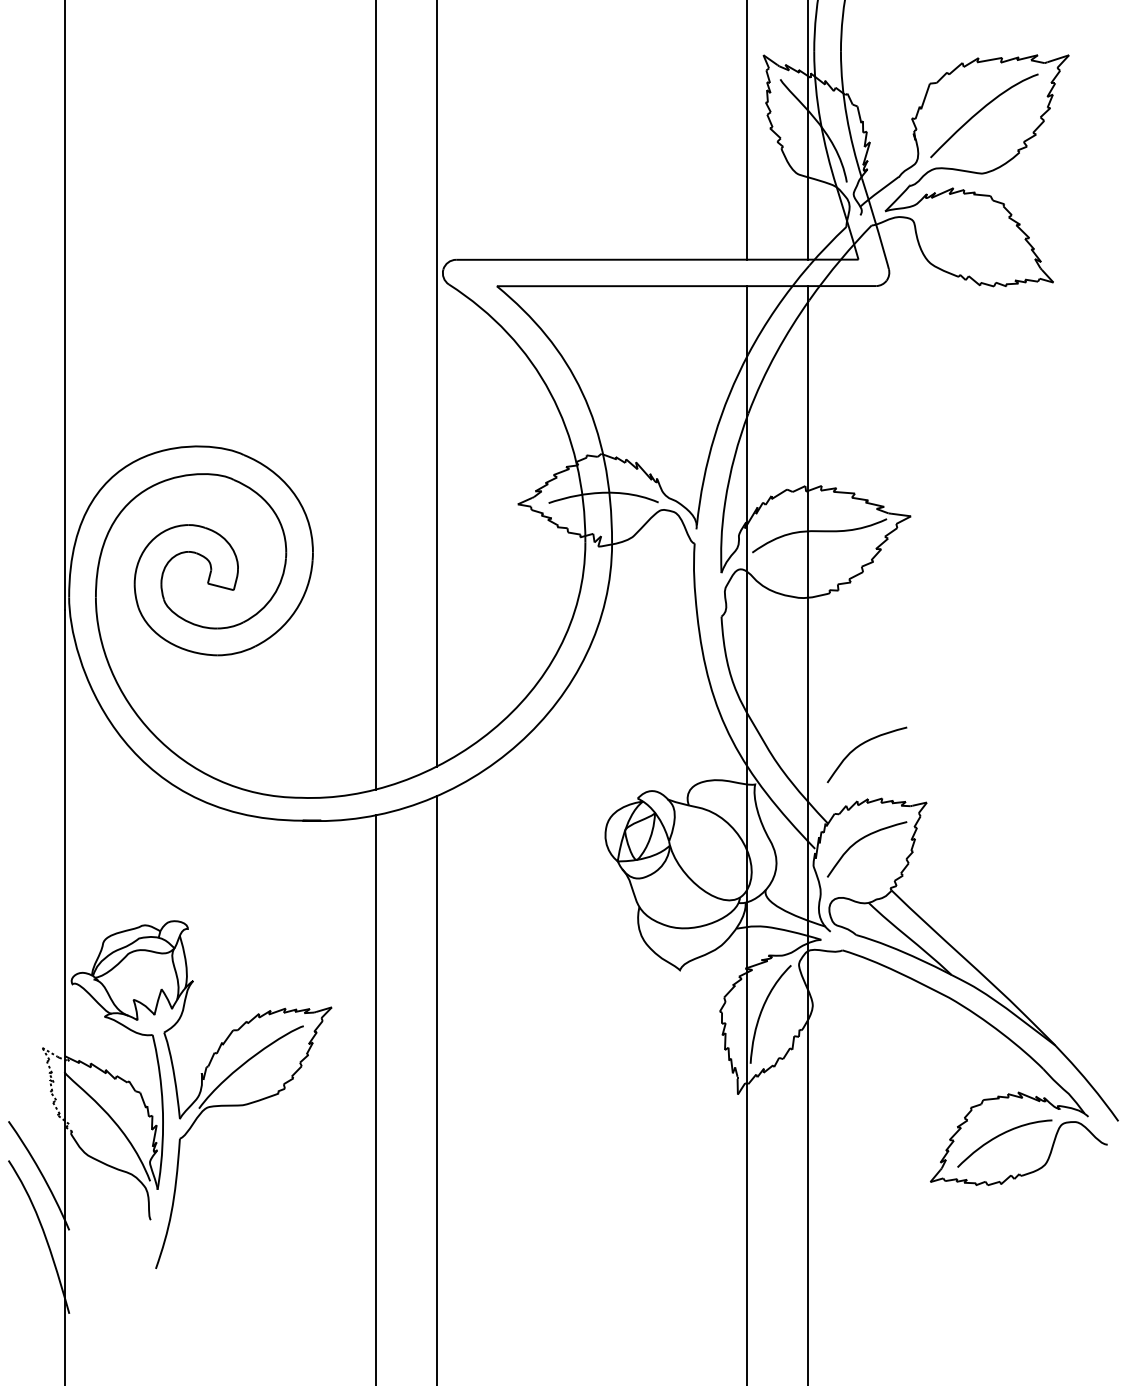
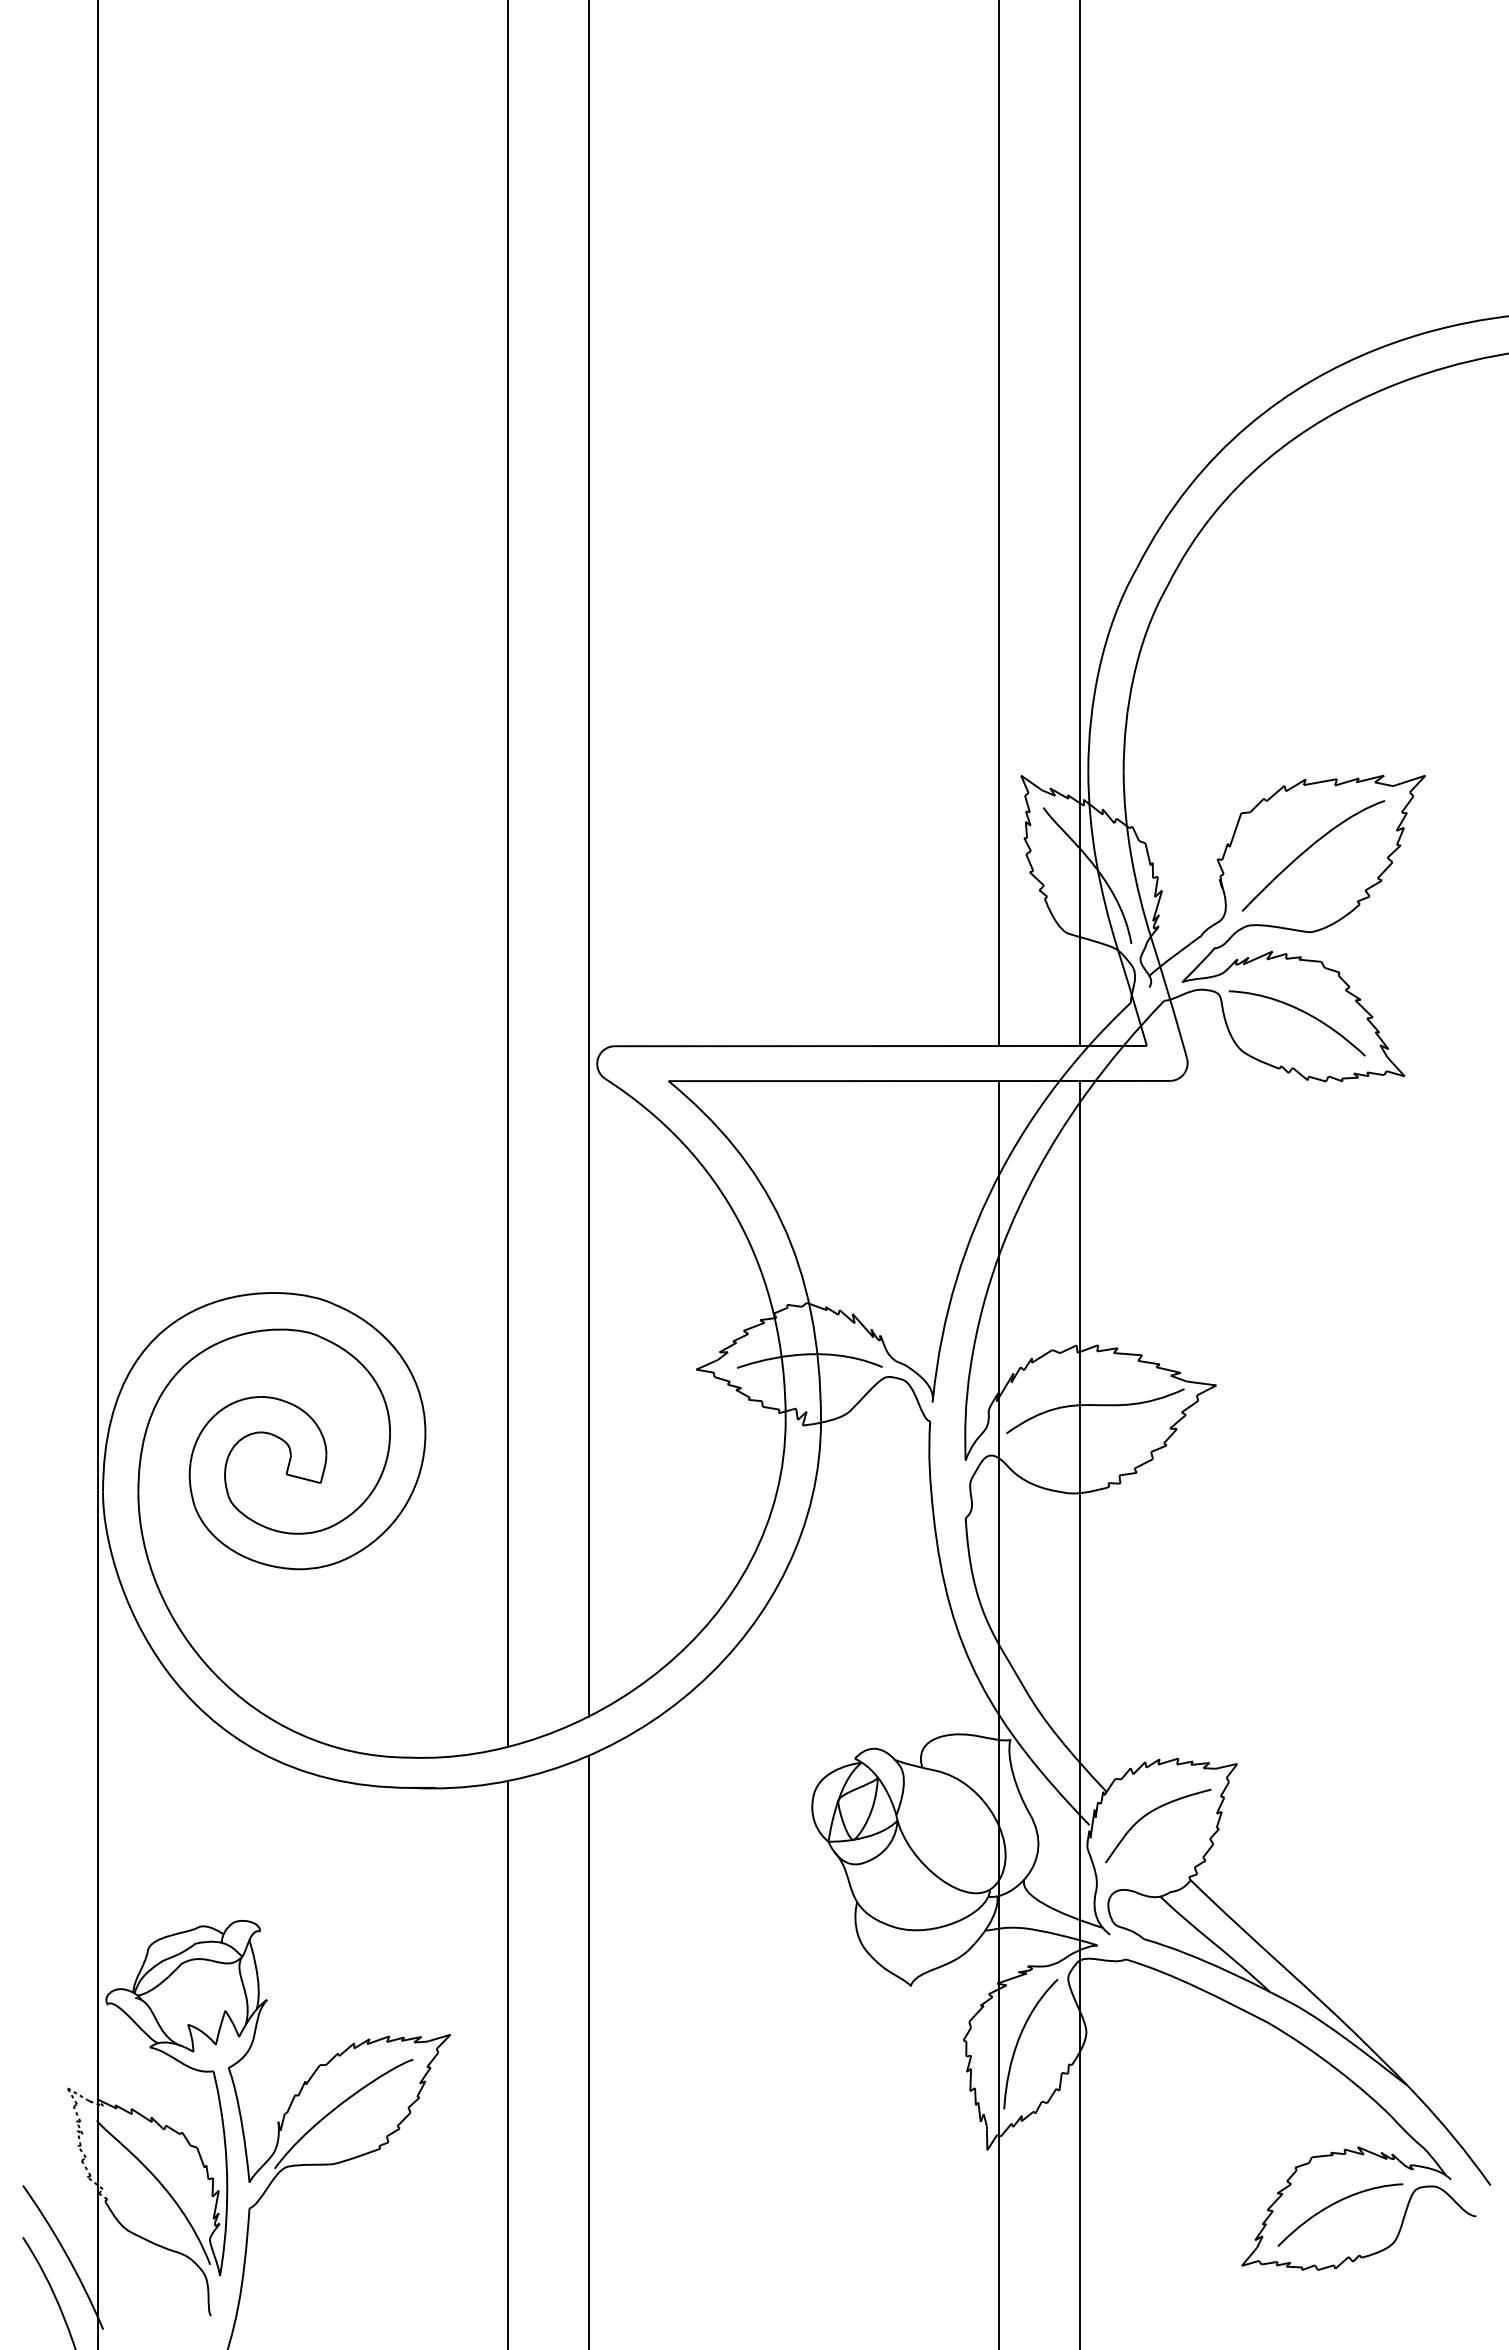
curve: (976, 234) -> (1302, 1012), added
curve: (862, 744) -> (1152, 1687), removed

